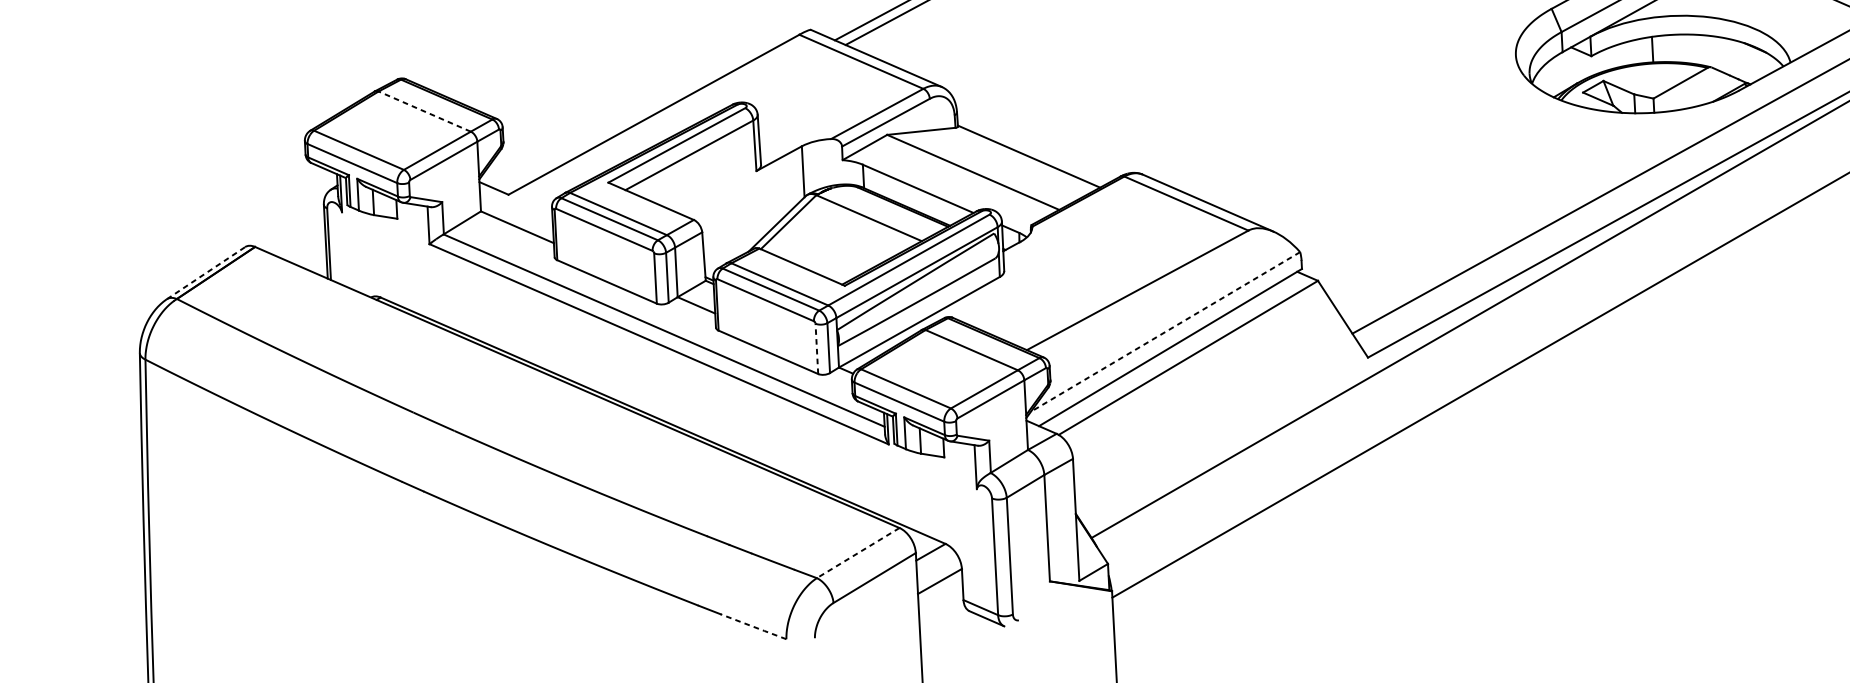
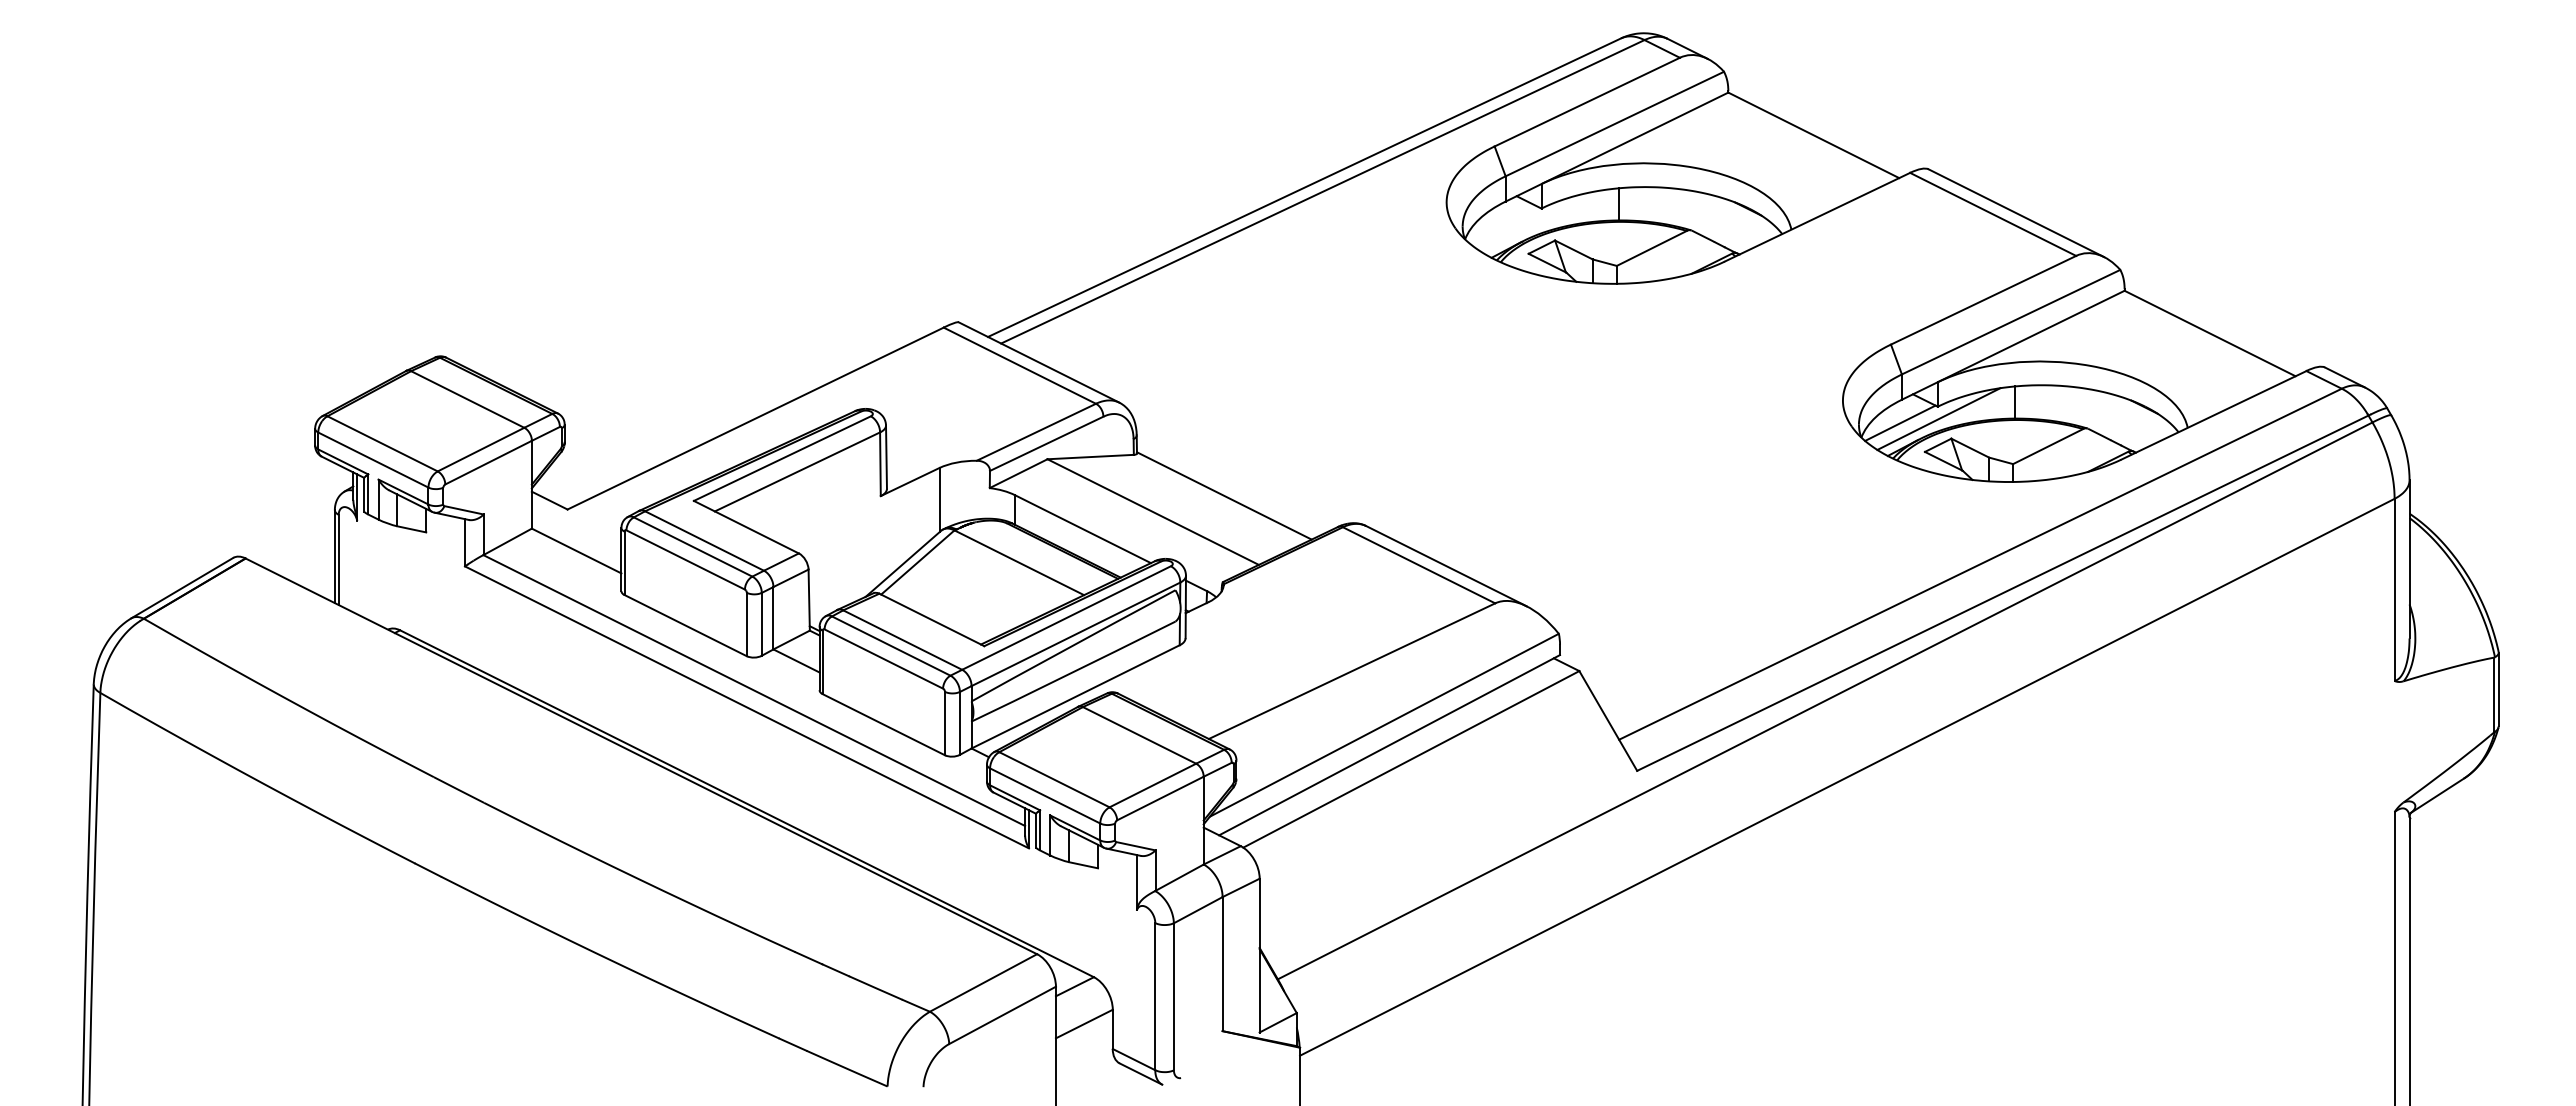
line: (1592, 65) -> (1938, 418), added
line: (1562, 70) -> (1900, 422), added
line: (424, 111) -> (467, 399), dashed -> solid
line: (206, 272) -> (182, 587), dashed -> solid
line: (1165, 332) -> (1384, 725), dashed -> solid
line: (817, 348) -> (945, 723), dashed -> solid
line: (858, 552) -> (983, 982), dashed -> solid
line: (753, 626) -> (846, 1068), dashed -> solid

